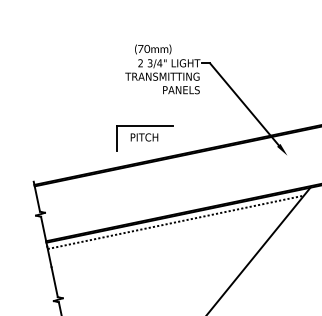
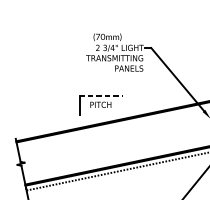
line: (145, 126) -> (101, 96), solid -> dashed

